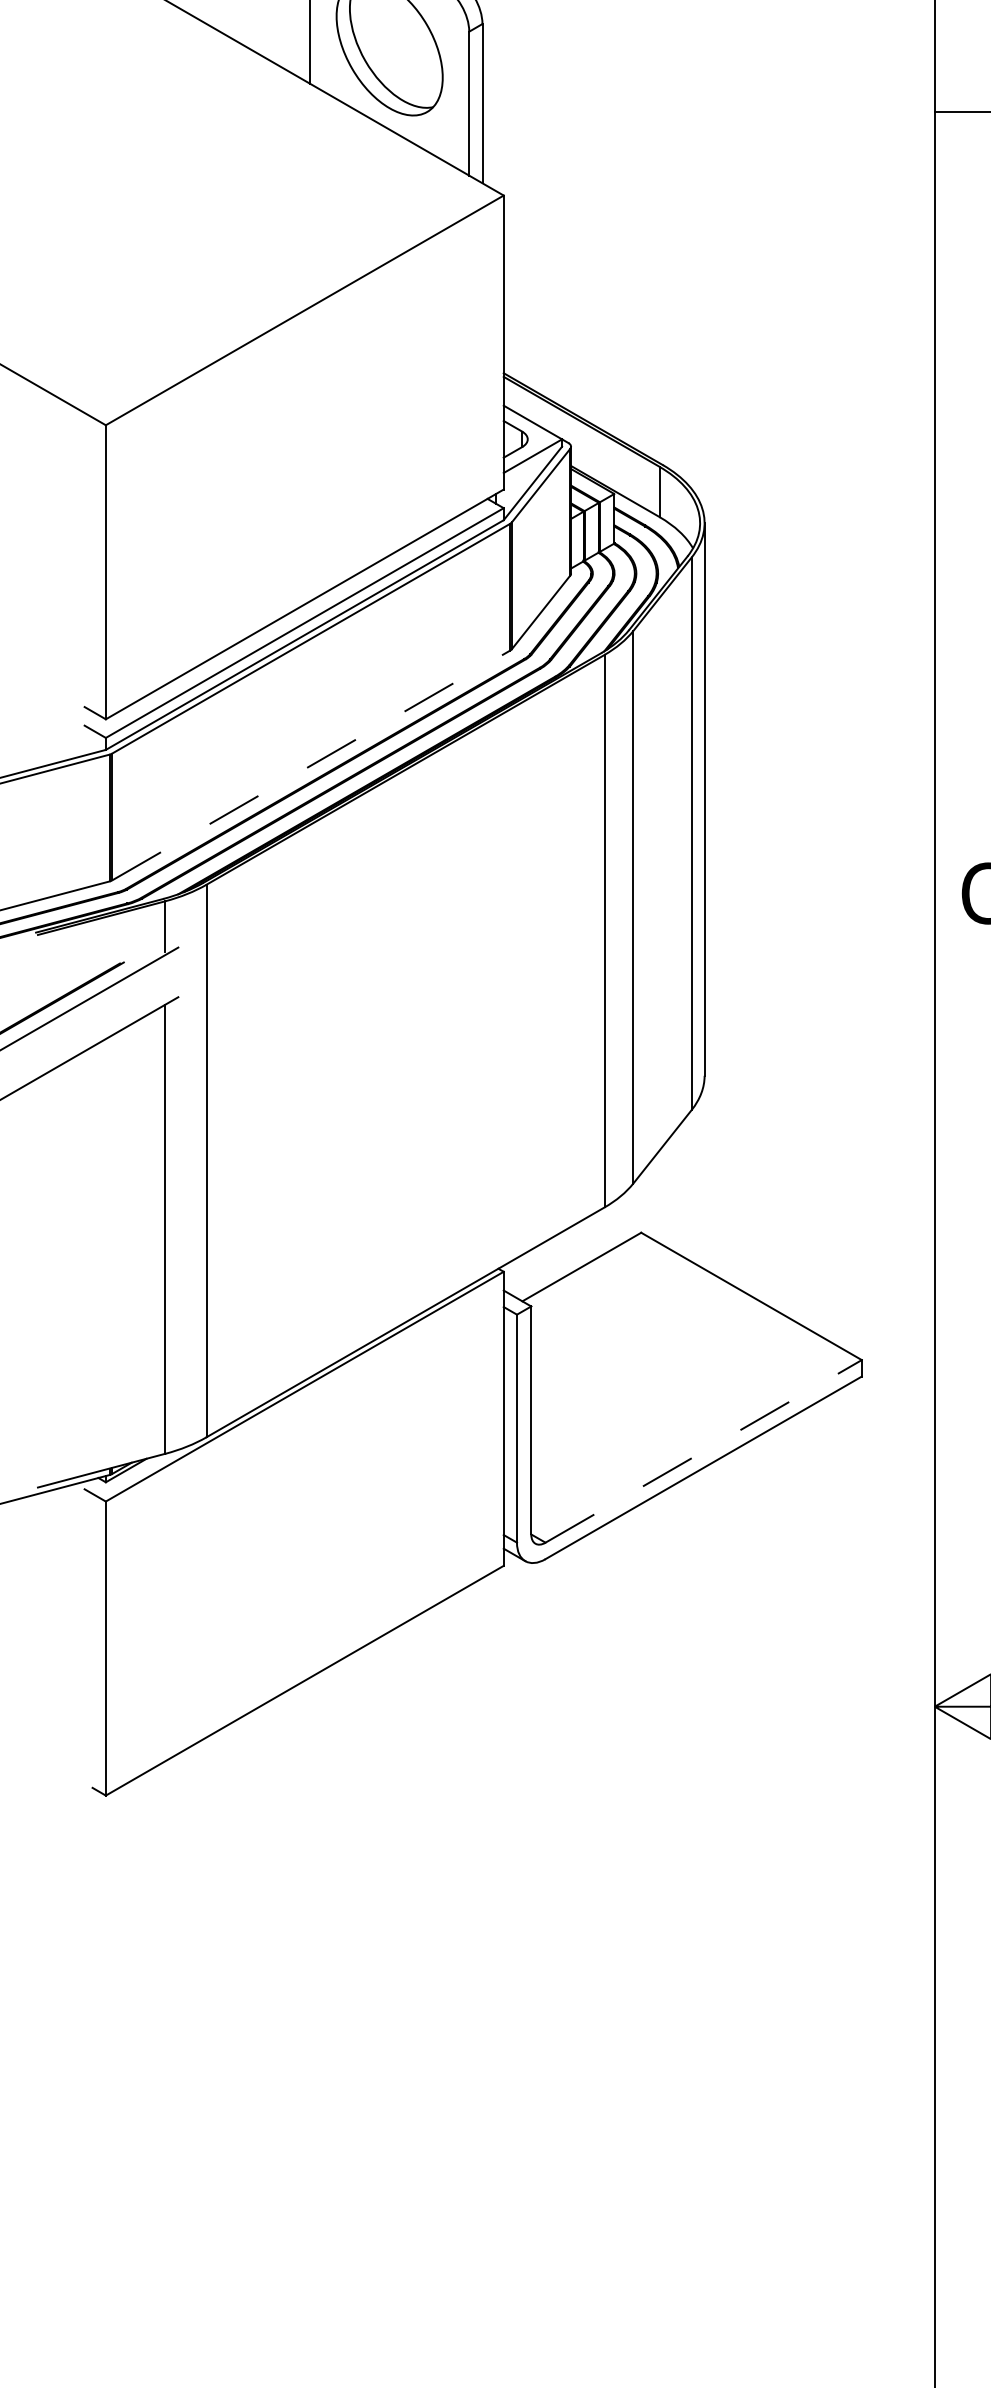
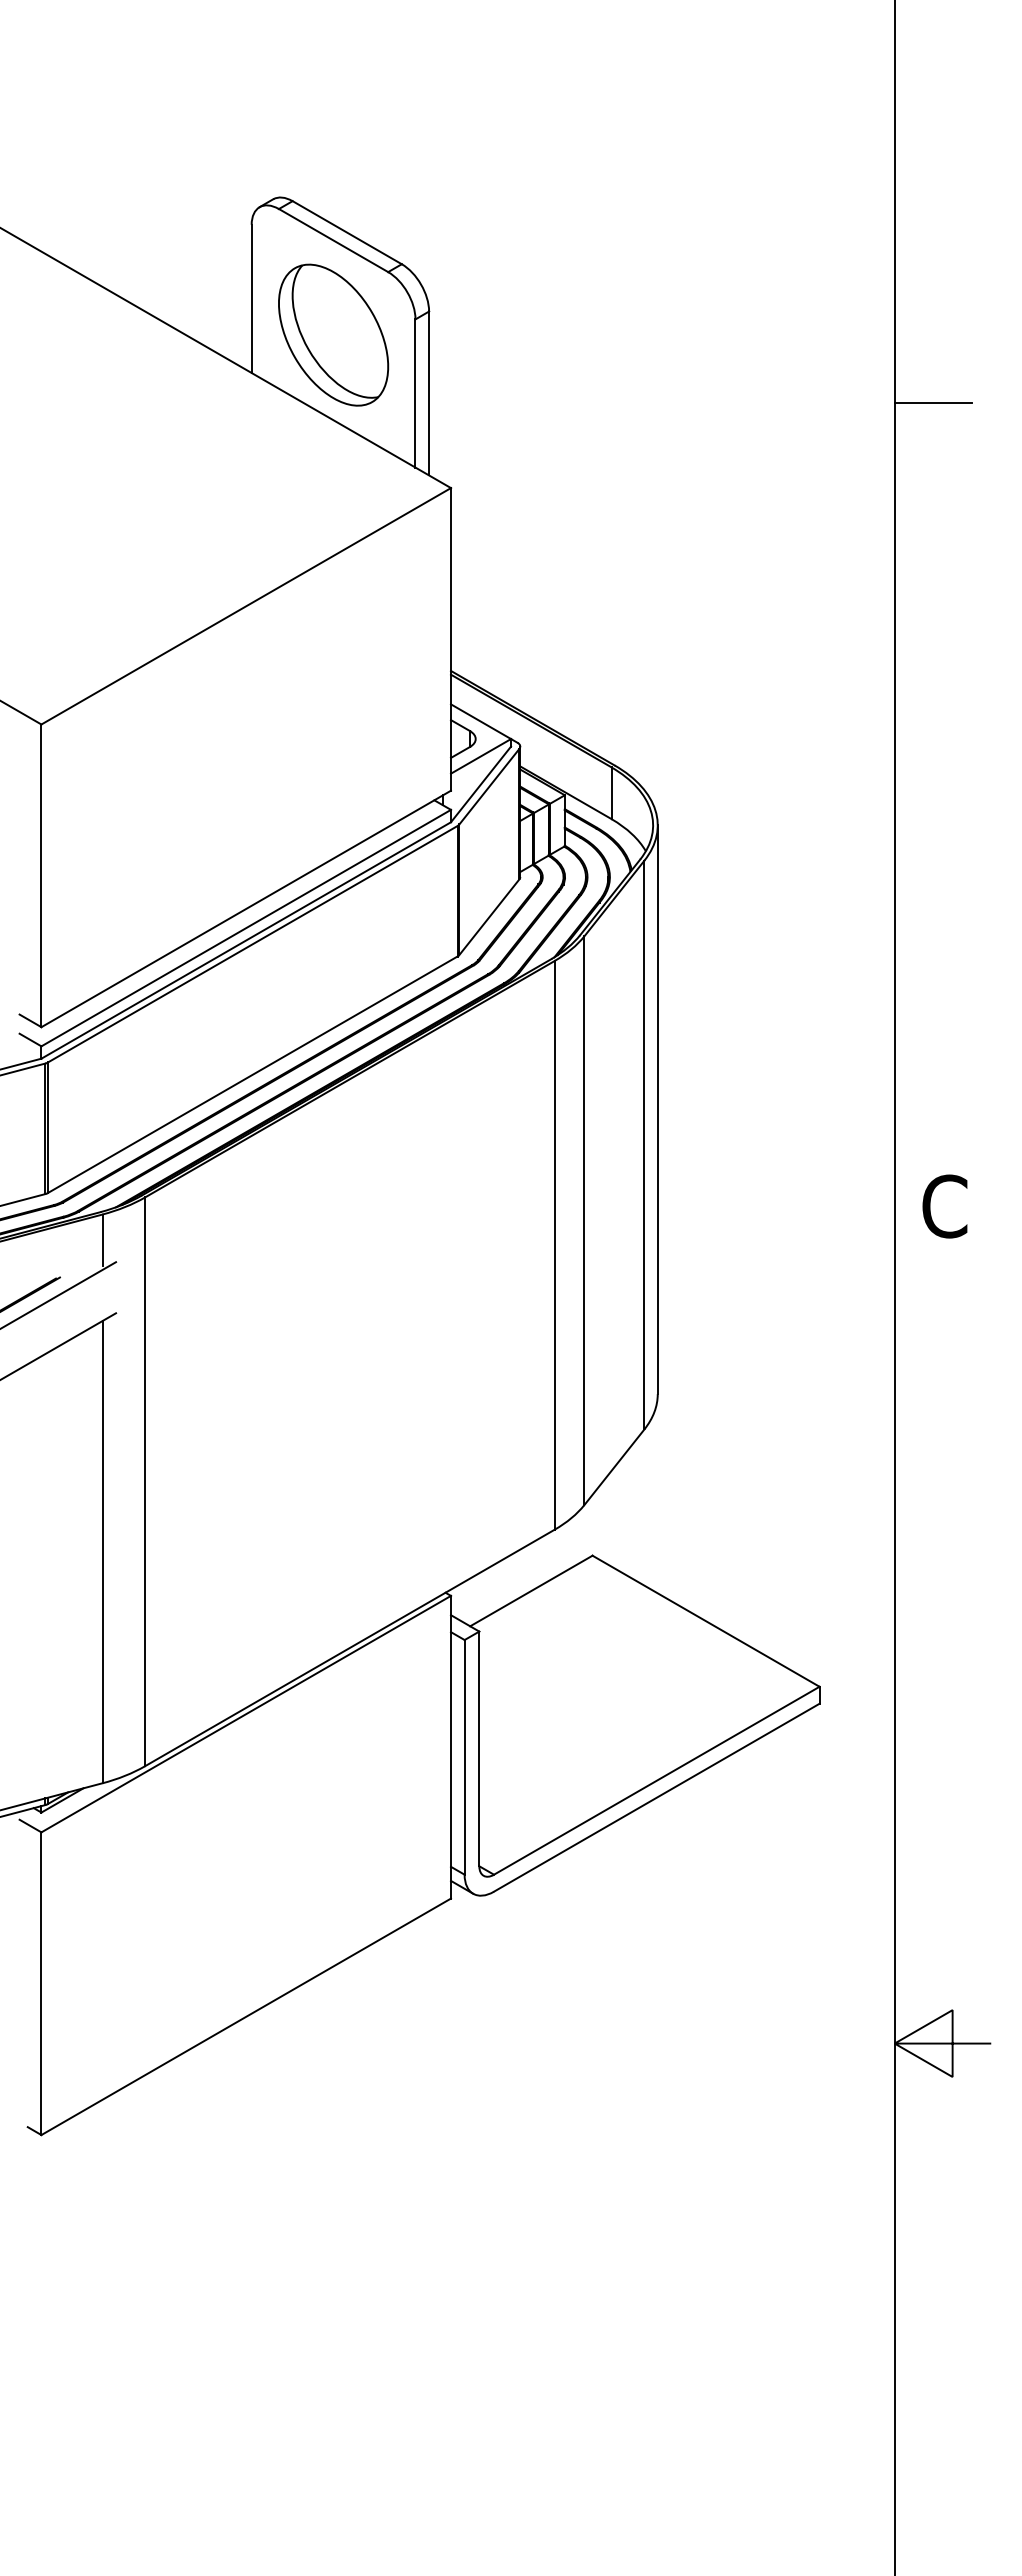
line: (311, 765) -> (253, 1074), dashed -> solid
line: (703, 1451) -> (656, 1780), dashed -> solid

